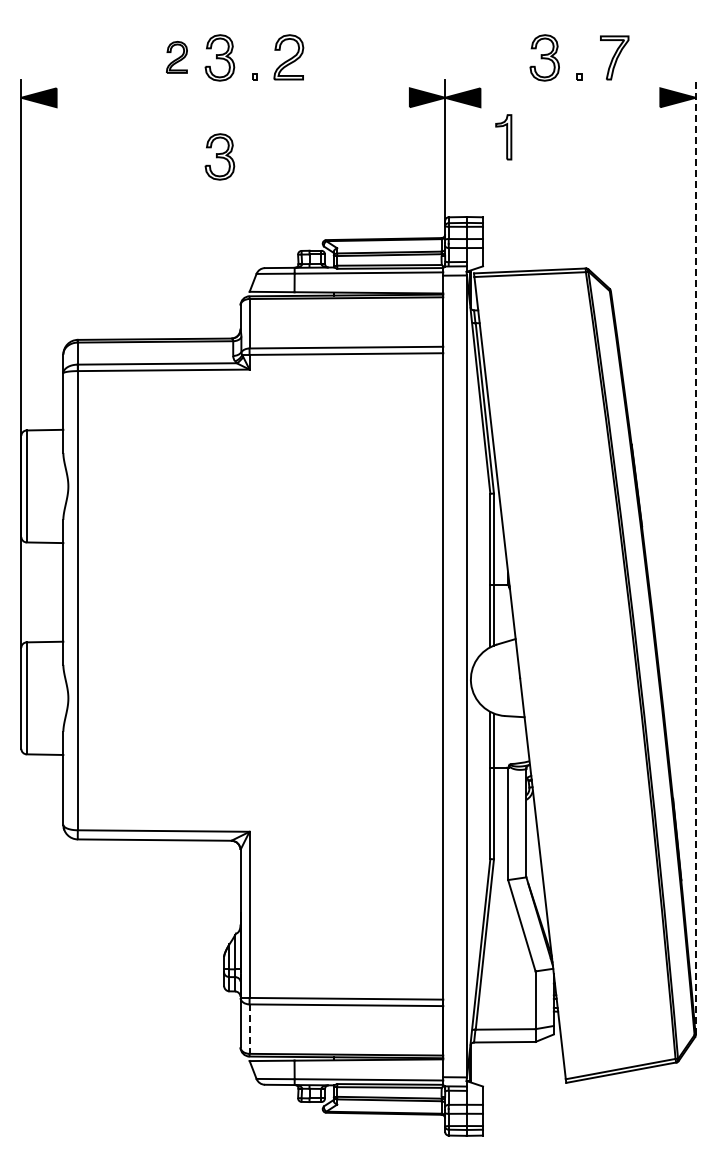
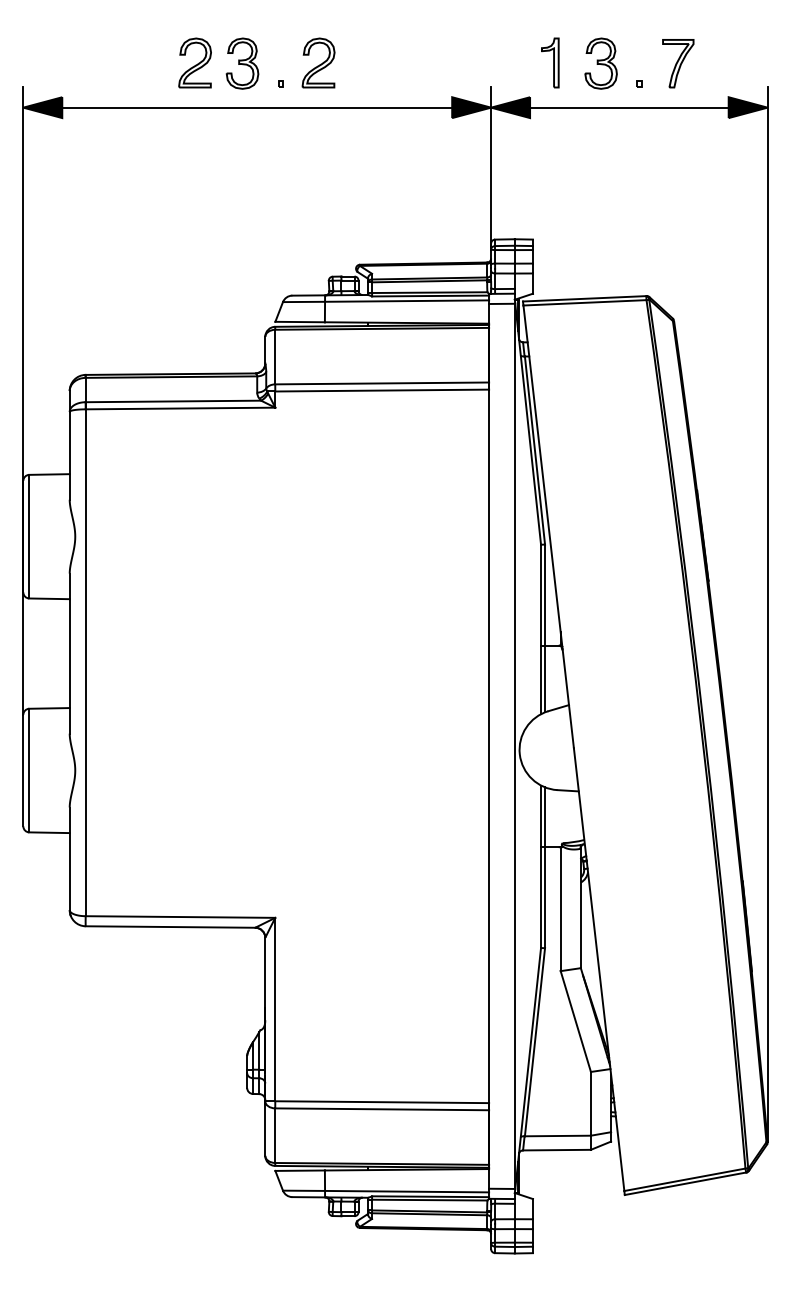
part: (176, 57) -> (194, 63), size x1.43
line: (232, 97) -> (256, 107), added
line: (570, 97) -> (629, 107), added
part: (503, 137) -> (550, 63), moved
part: (219, 156) -> (242, 172), removed
line: (695, 557) -> (767, 615), dashed -> solid
line: (249, 1029) -> (275, 1136), dashed -> solid

